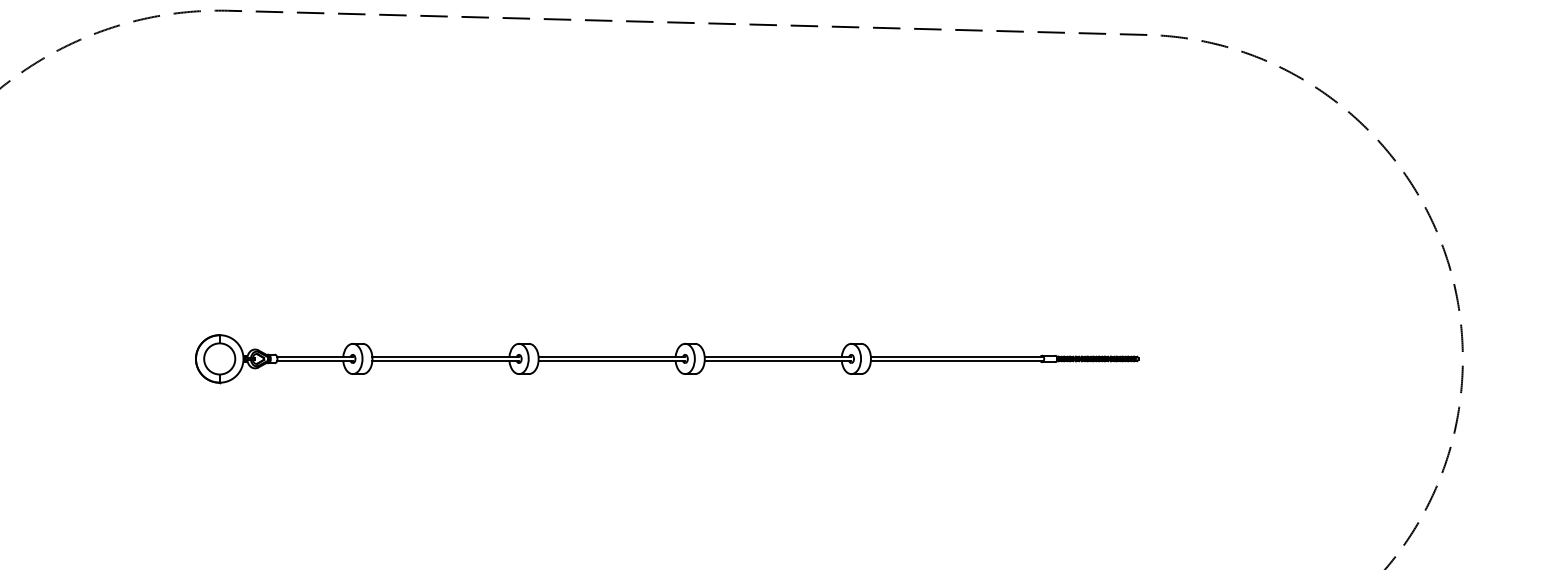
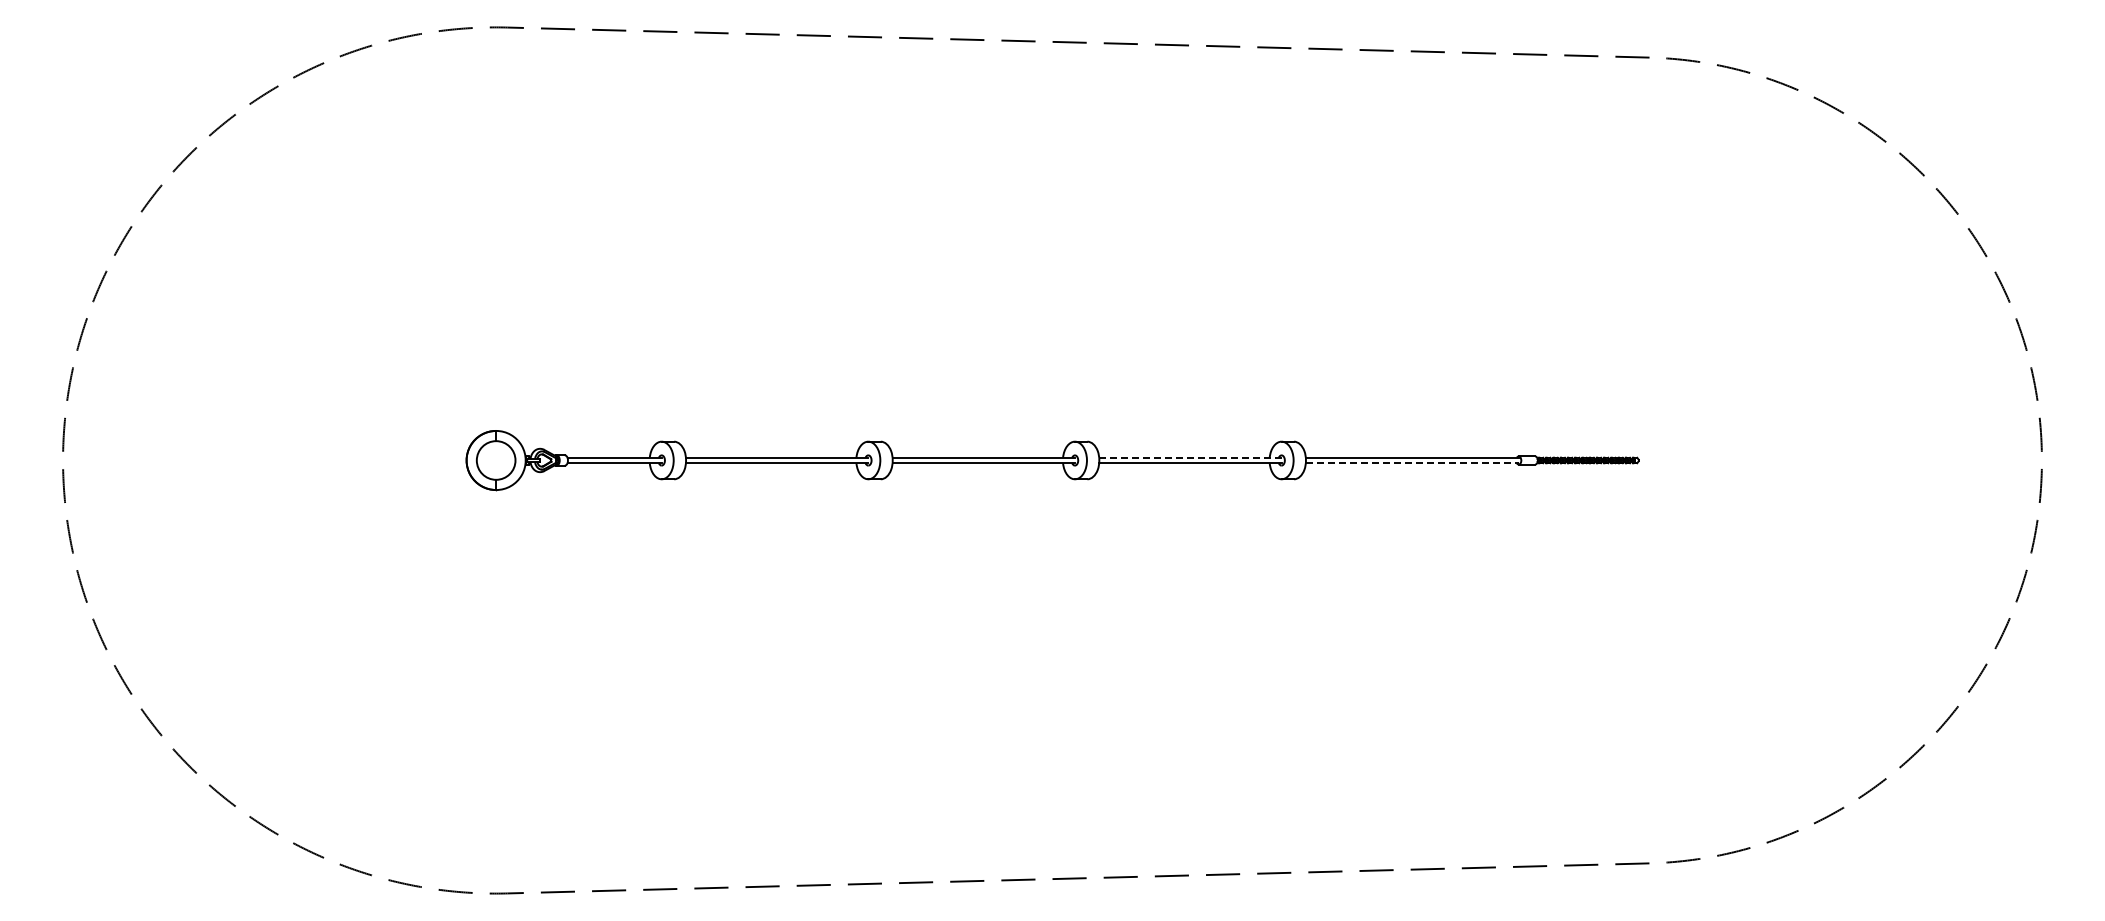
line: (778, 356) -> (1190, 457), solid -> dashed
line: (956, 361) -> (1412, 463), solid -> dashed

